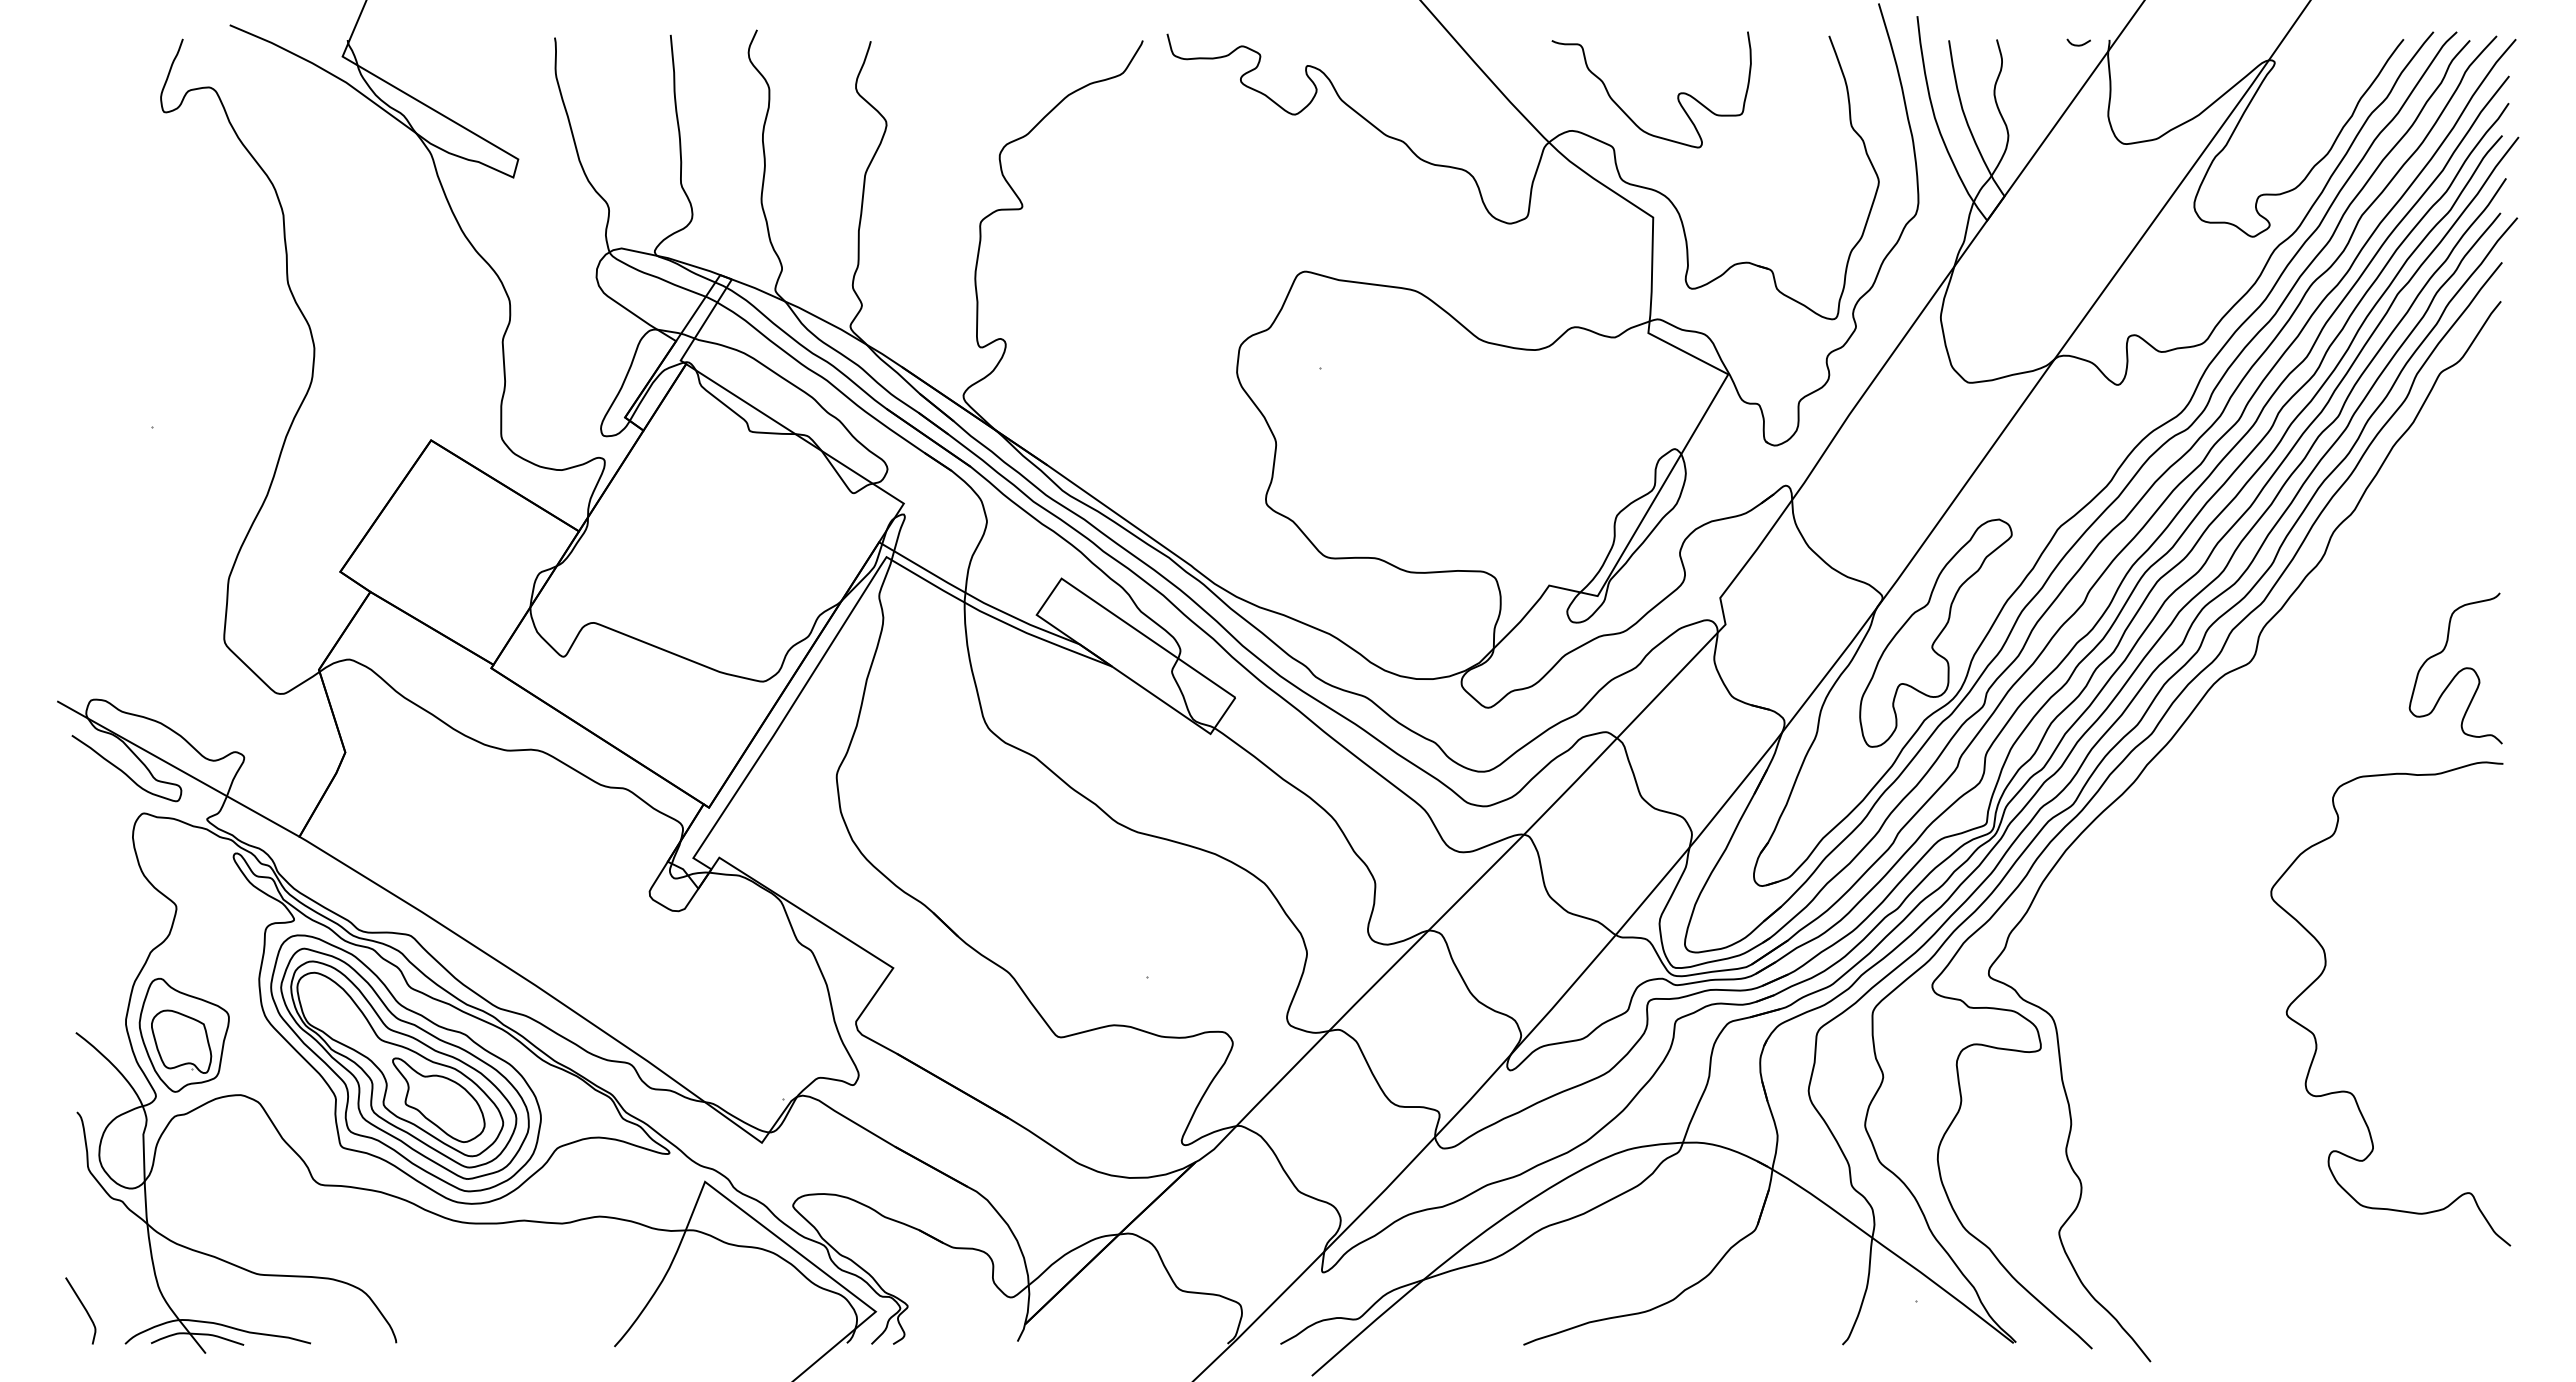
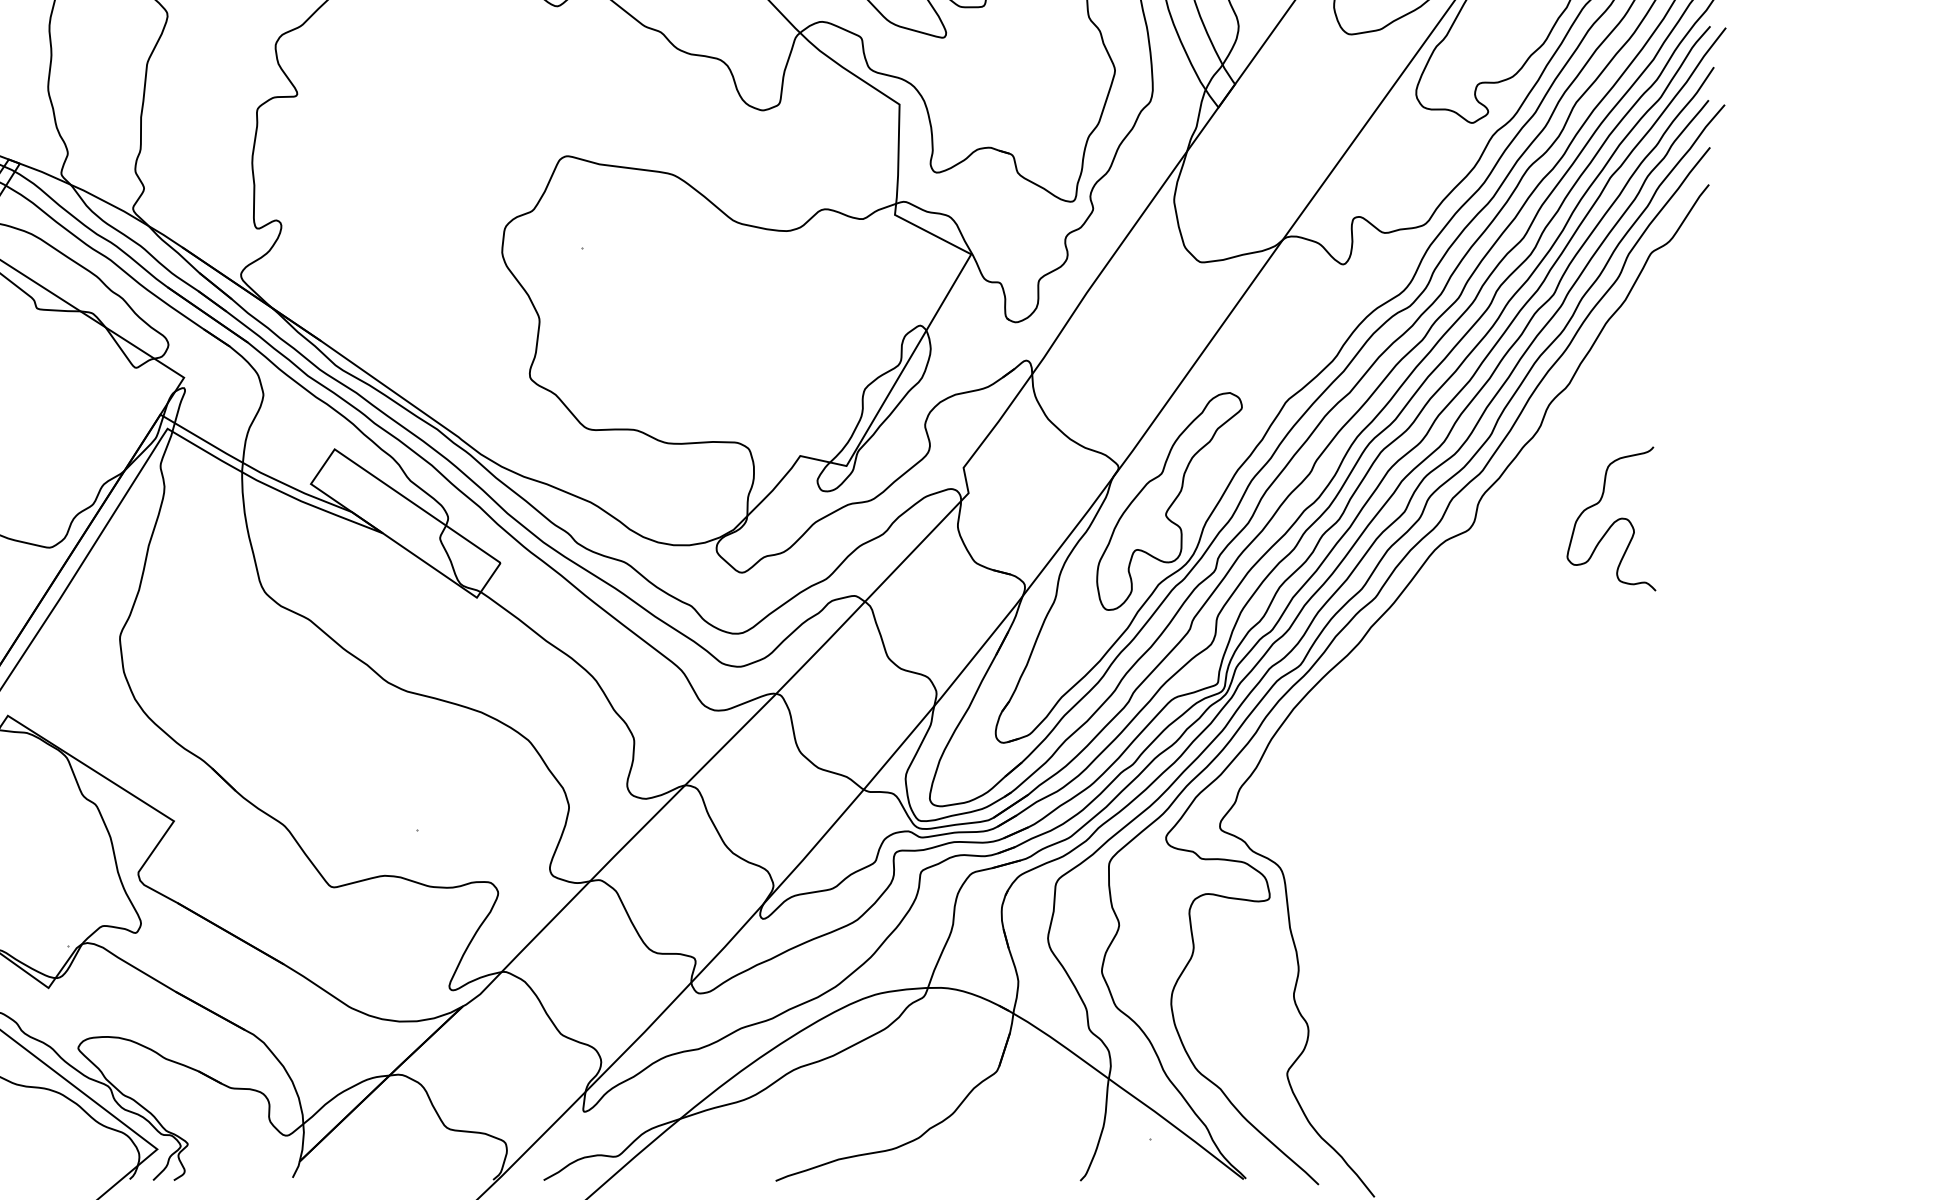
curve: (2458, 671) -> (1614, 521), moved
curve: (2324, 970) -> (1540, 823), removed

